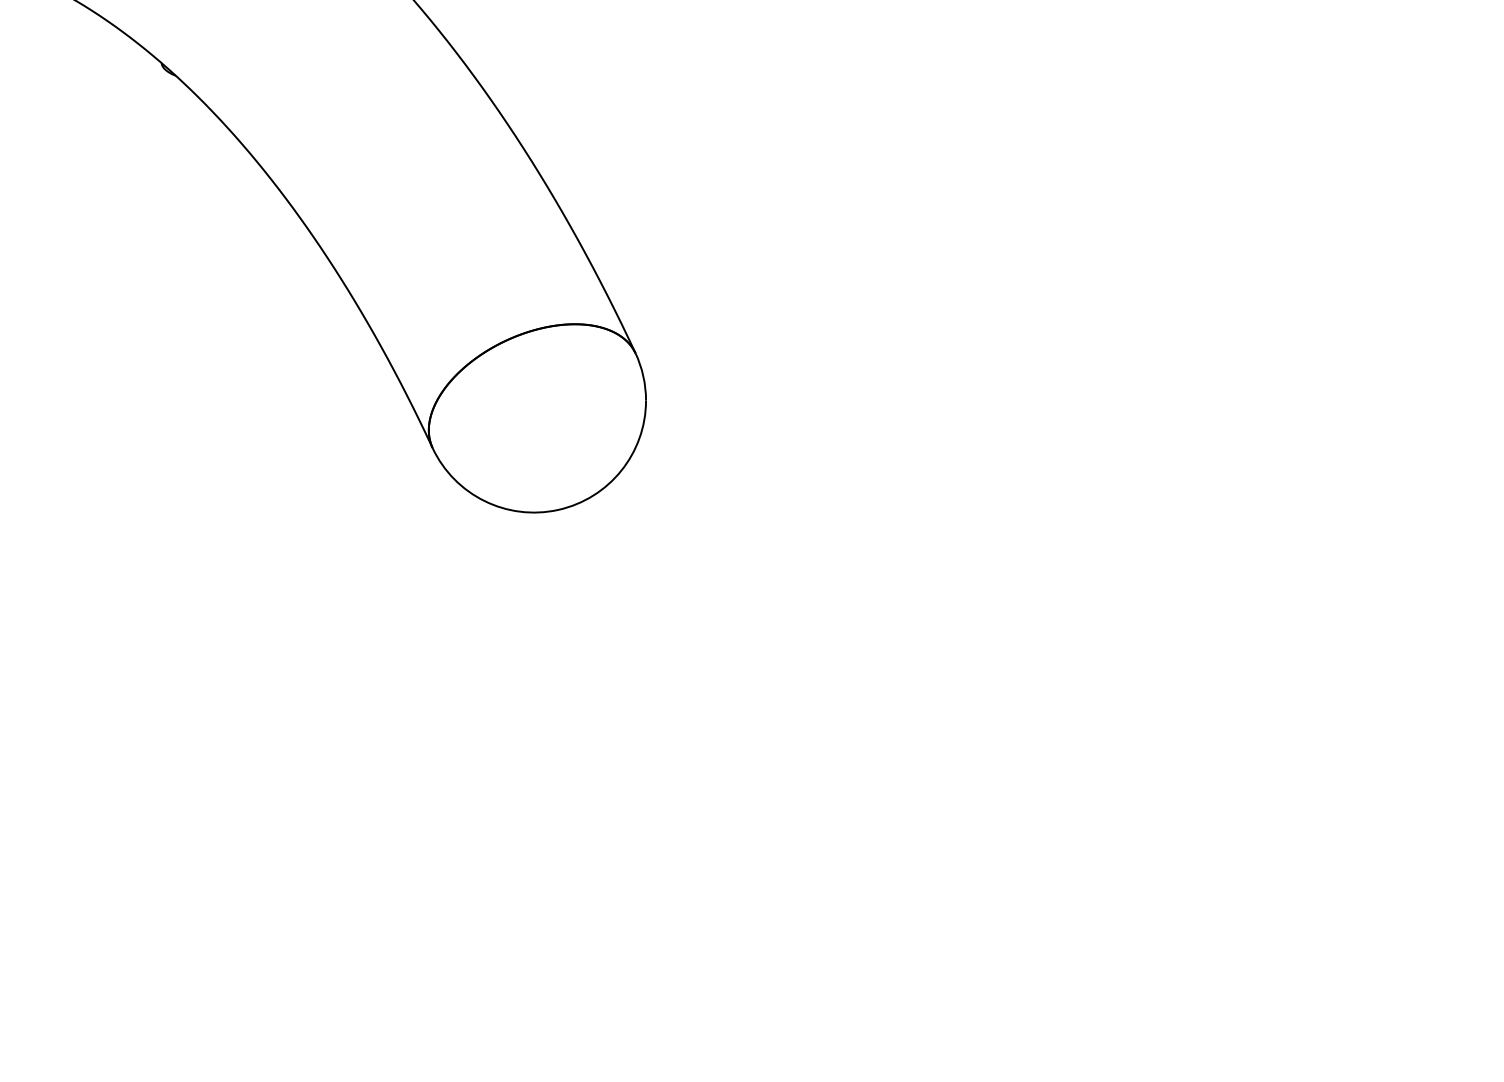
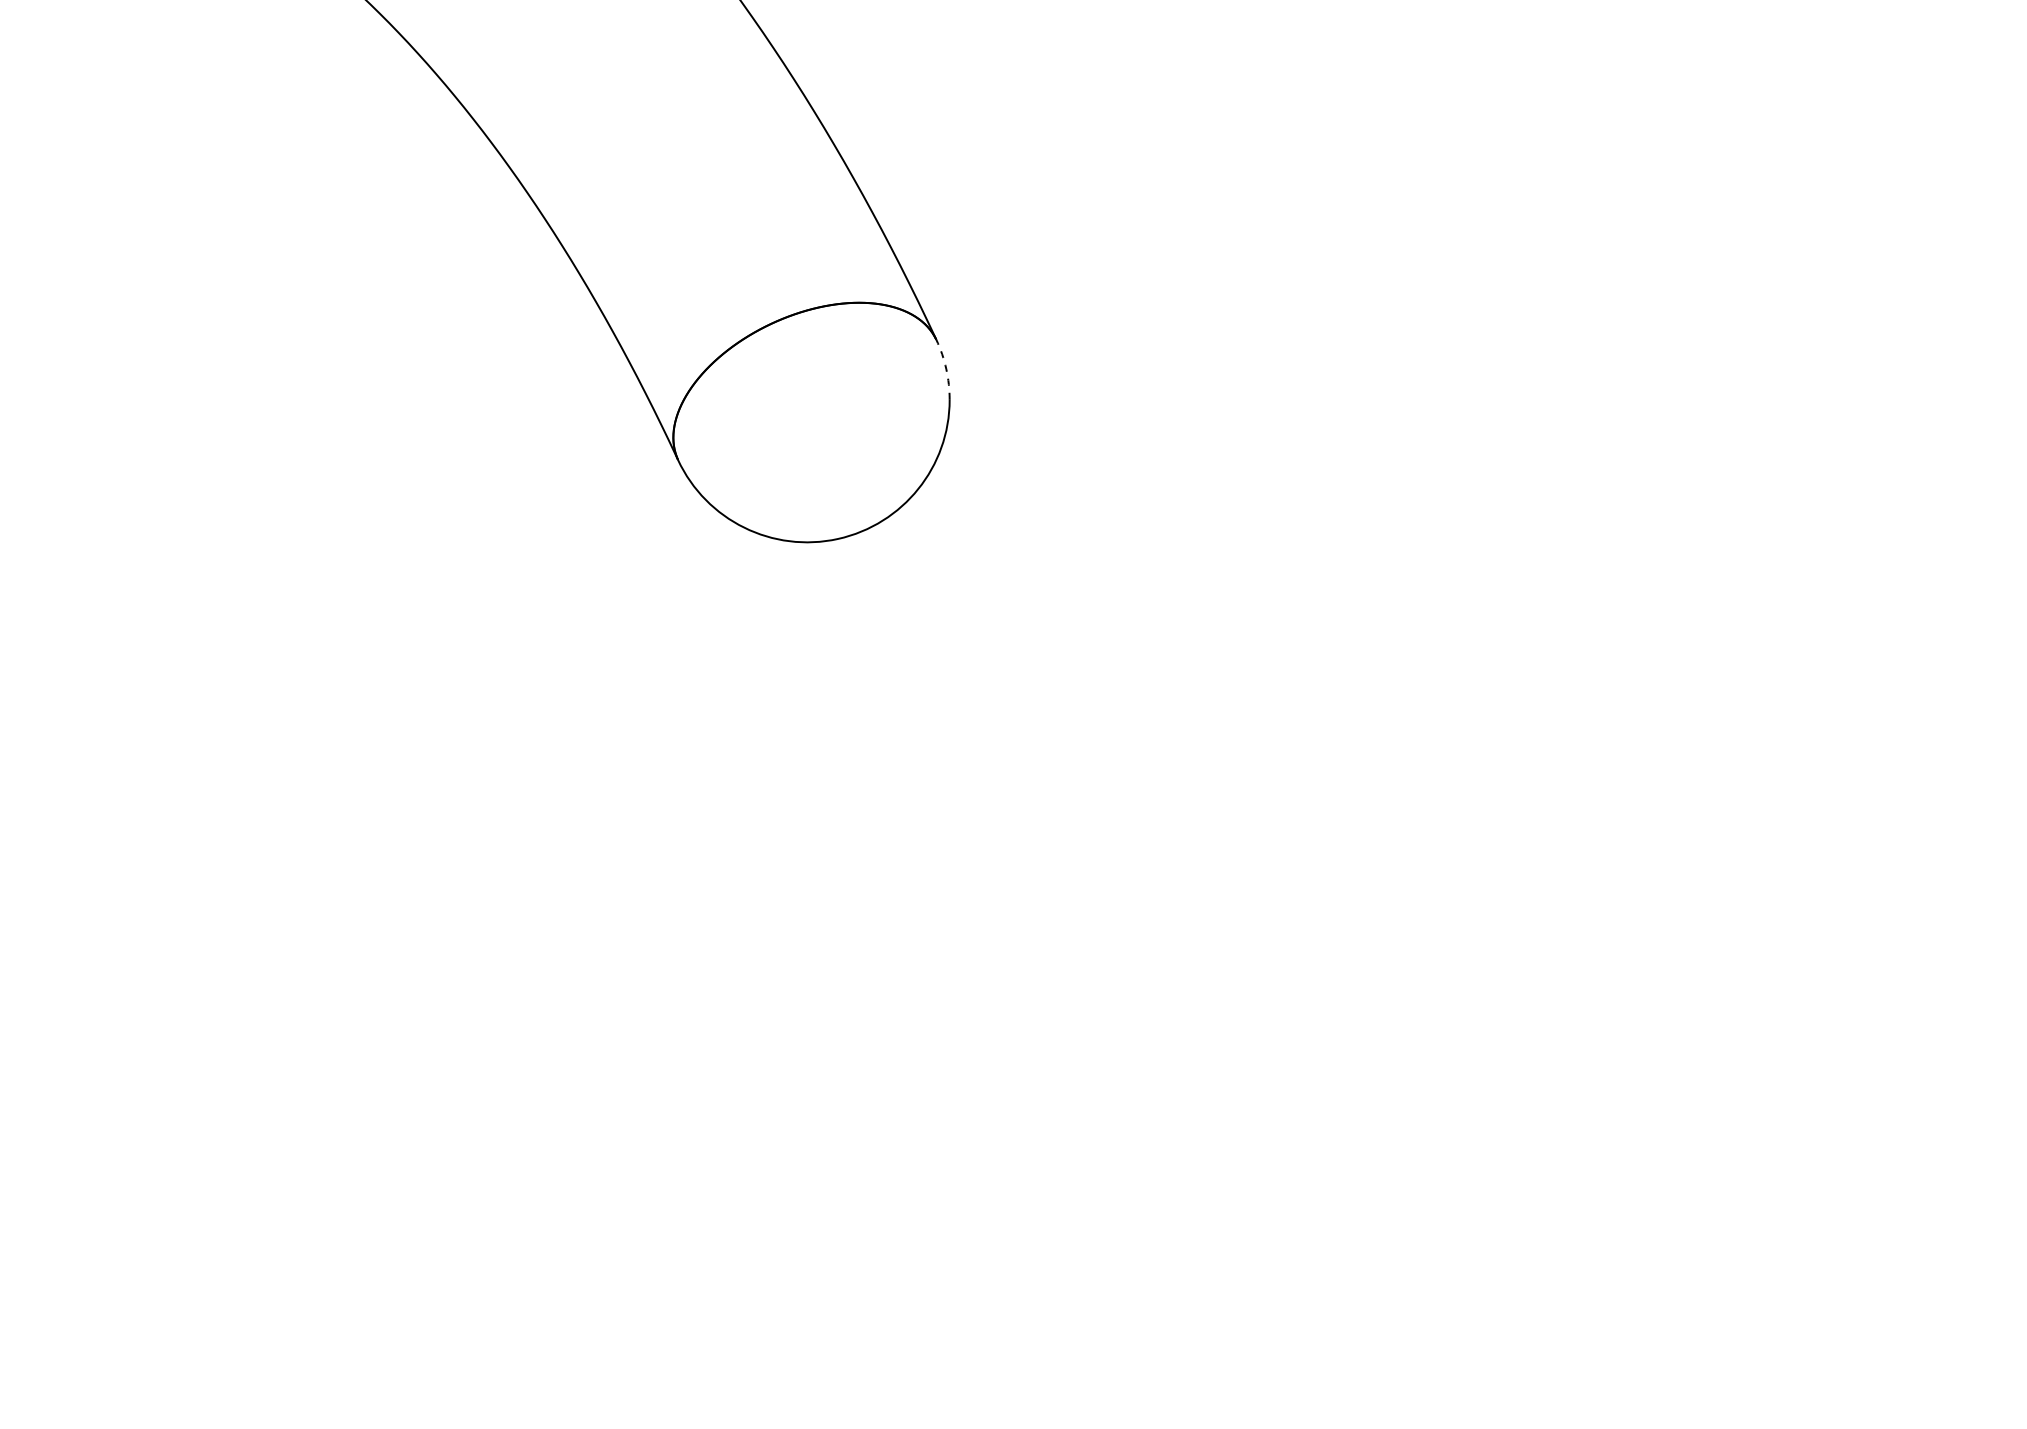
arc: (643, 376) -> (946, 369), solid -> dashed

